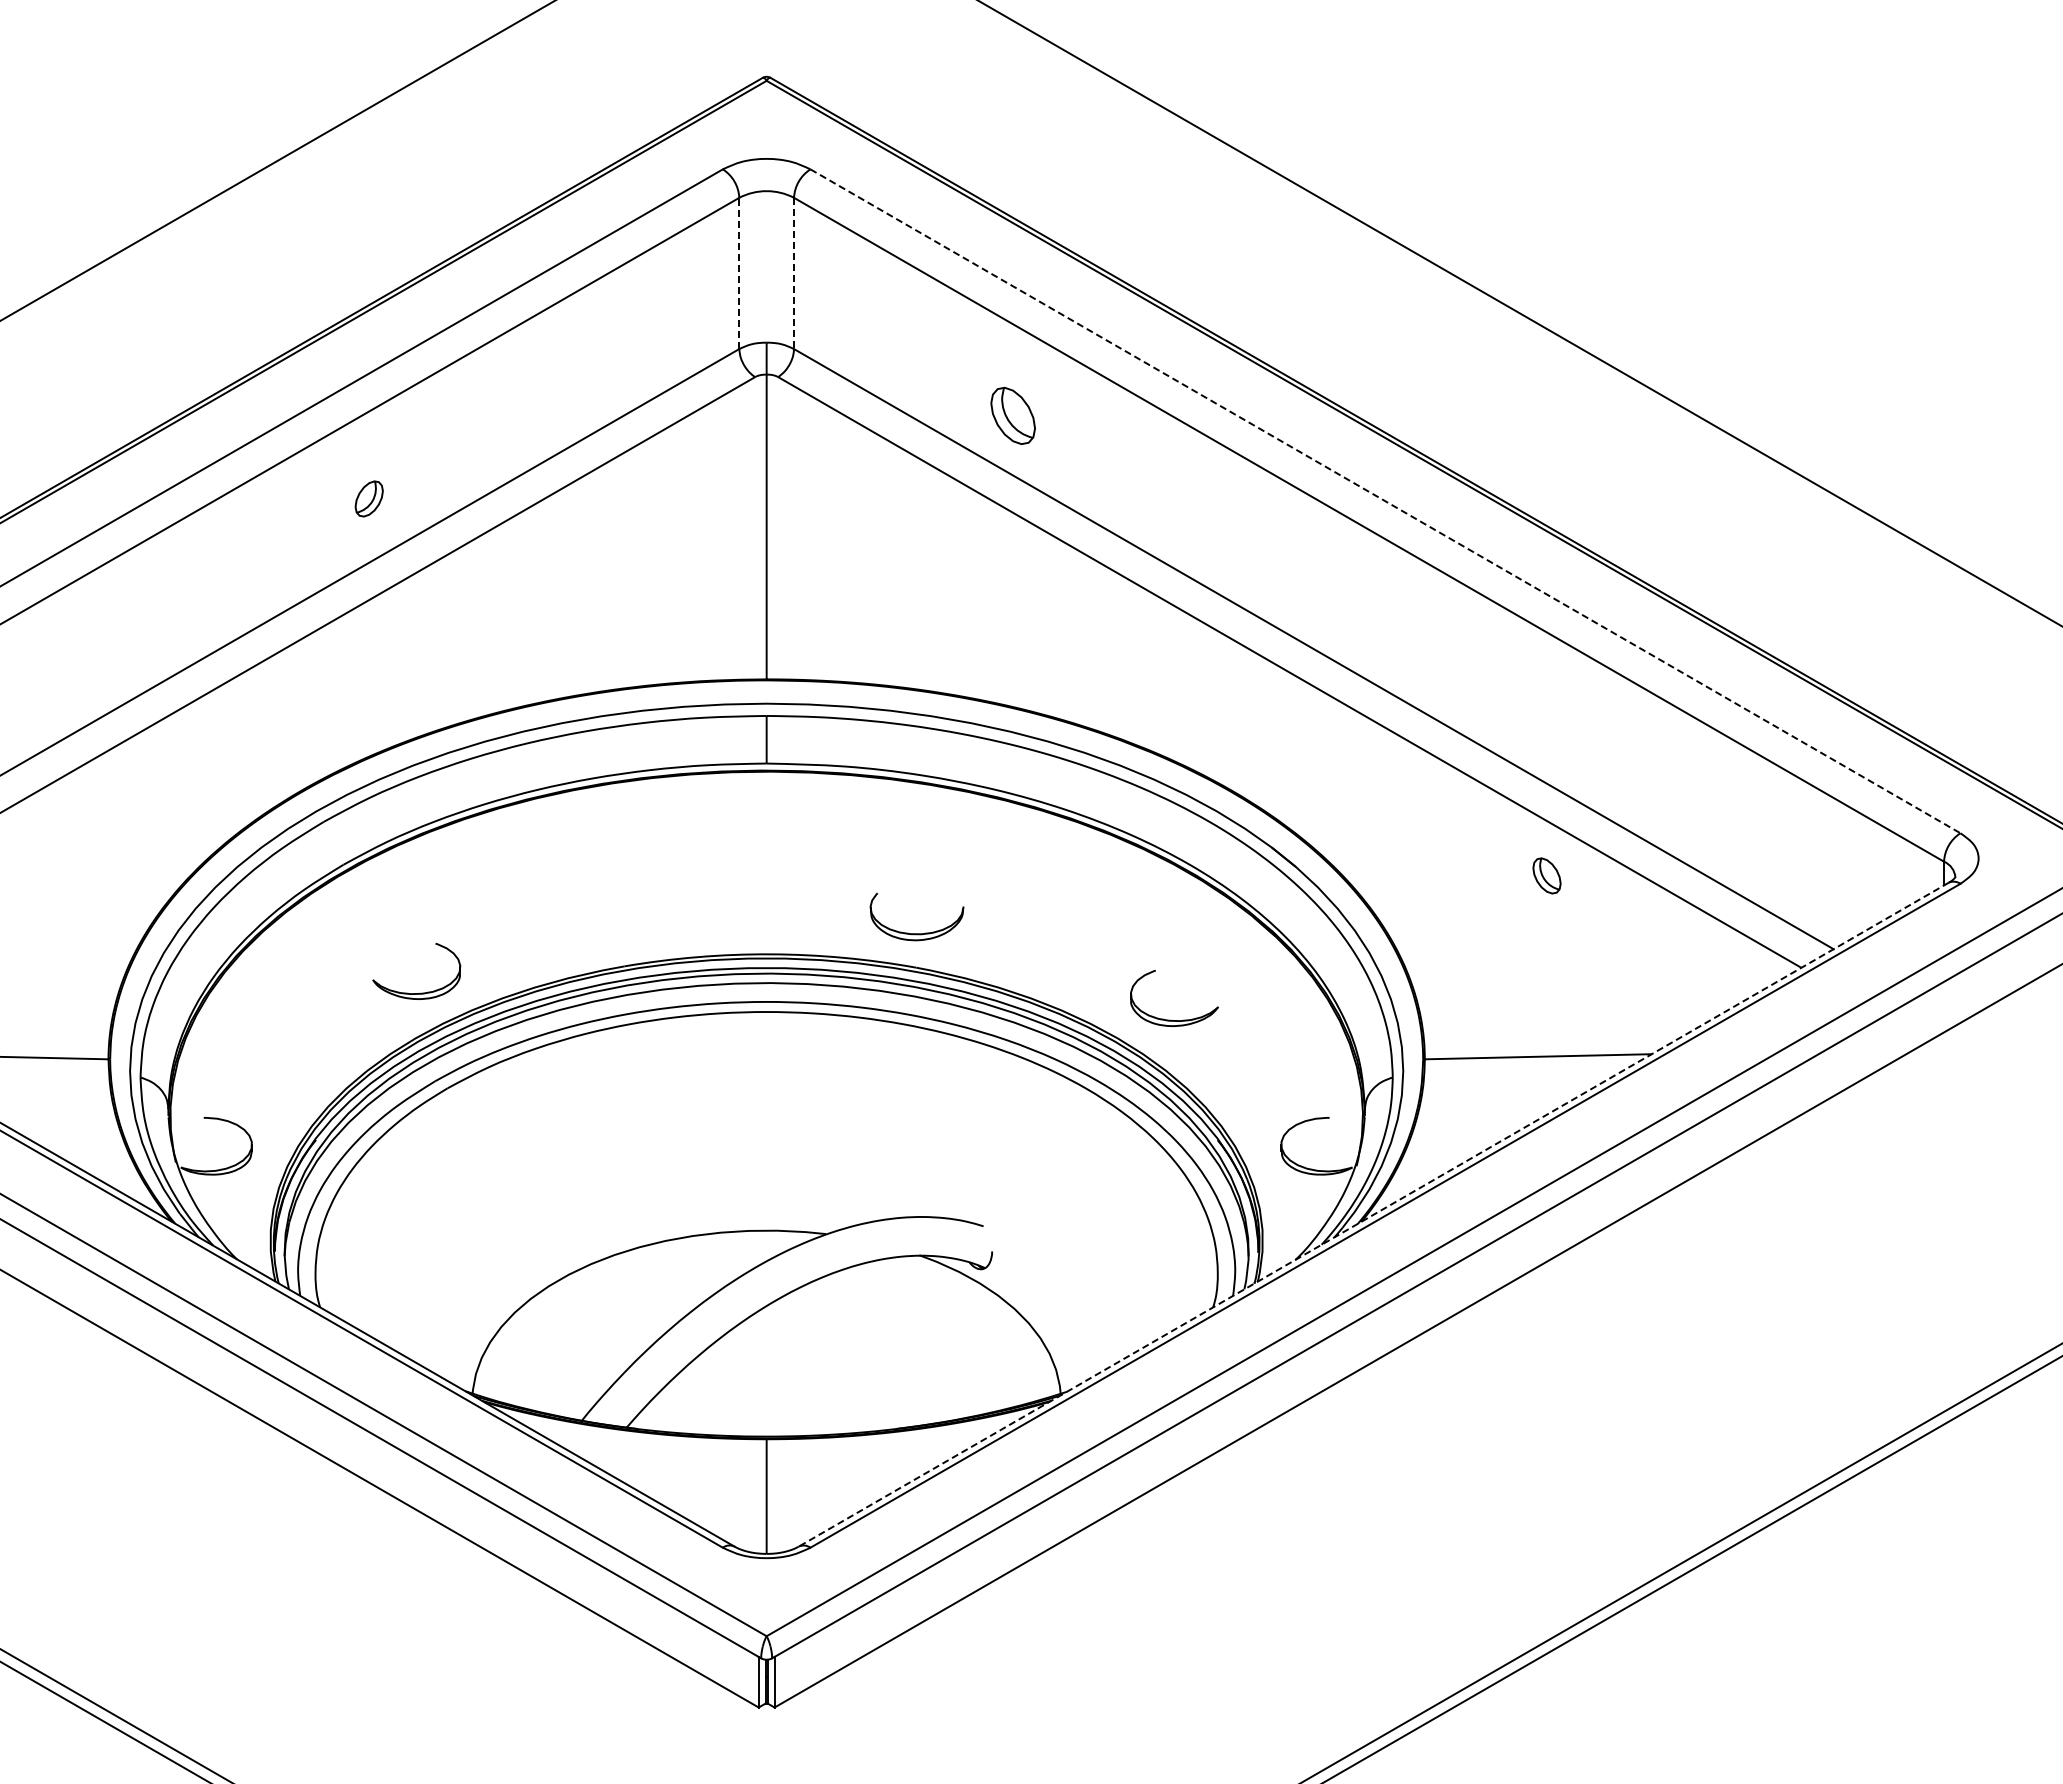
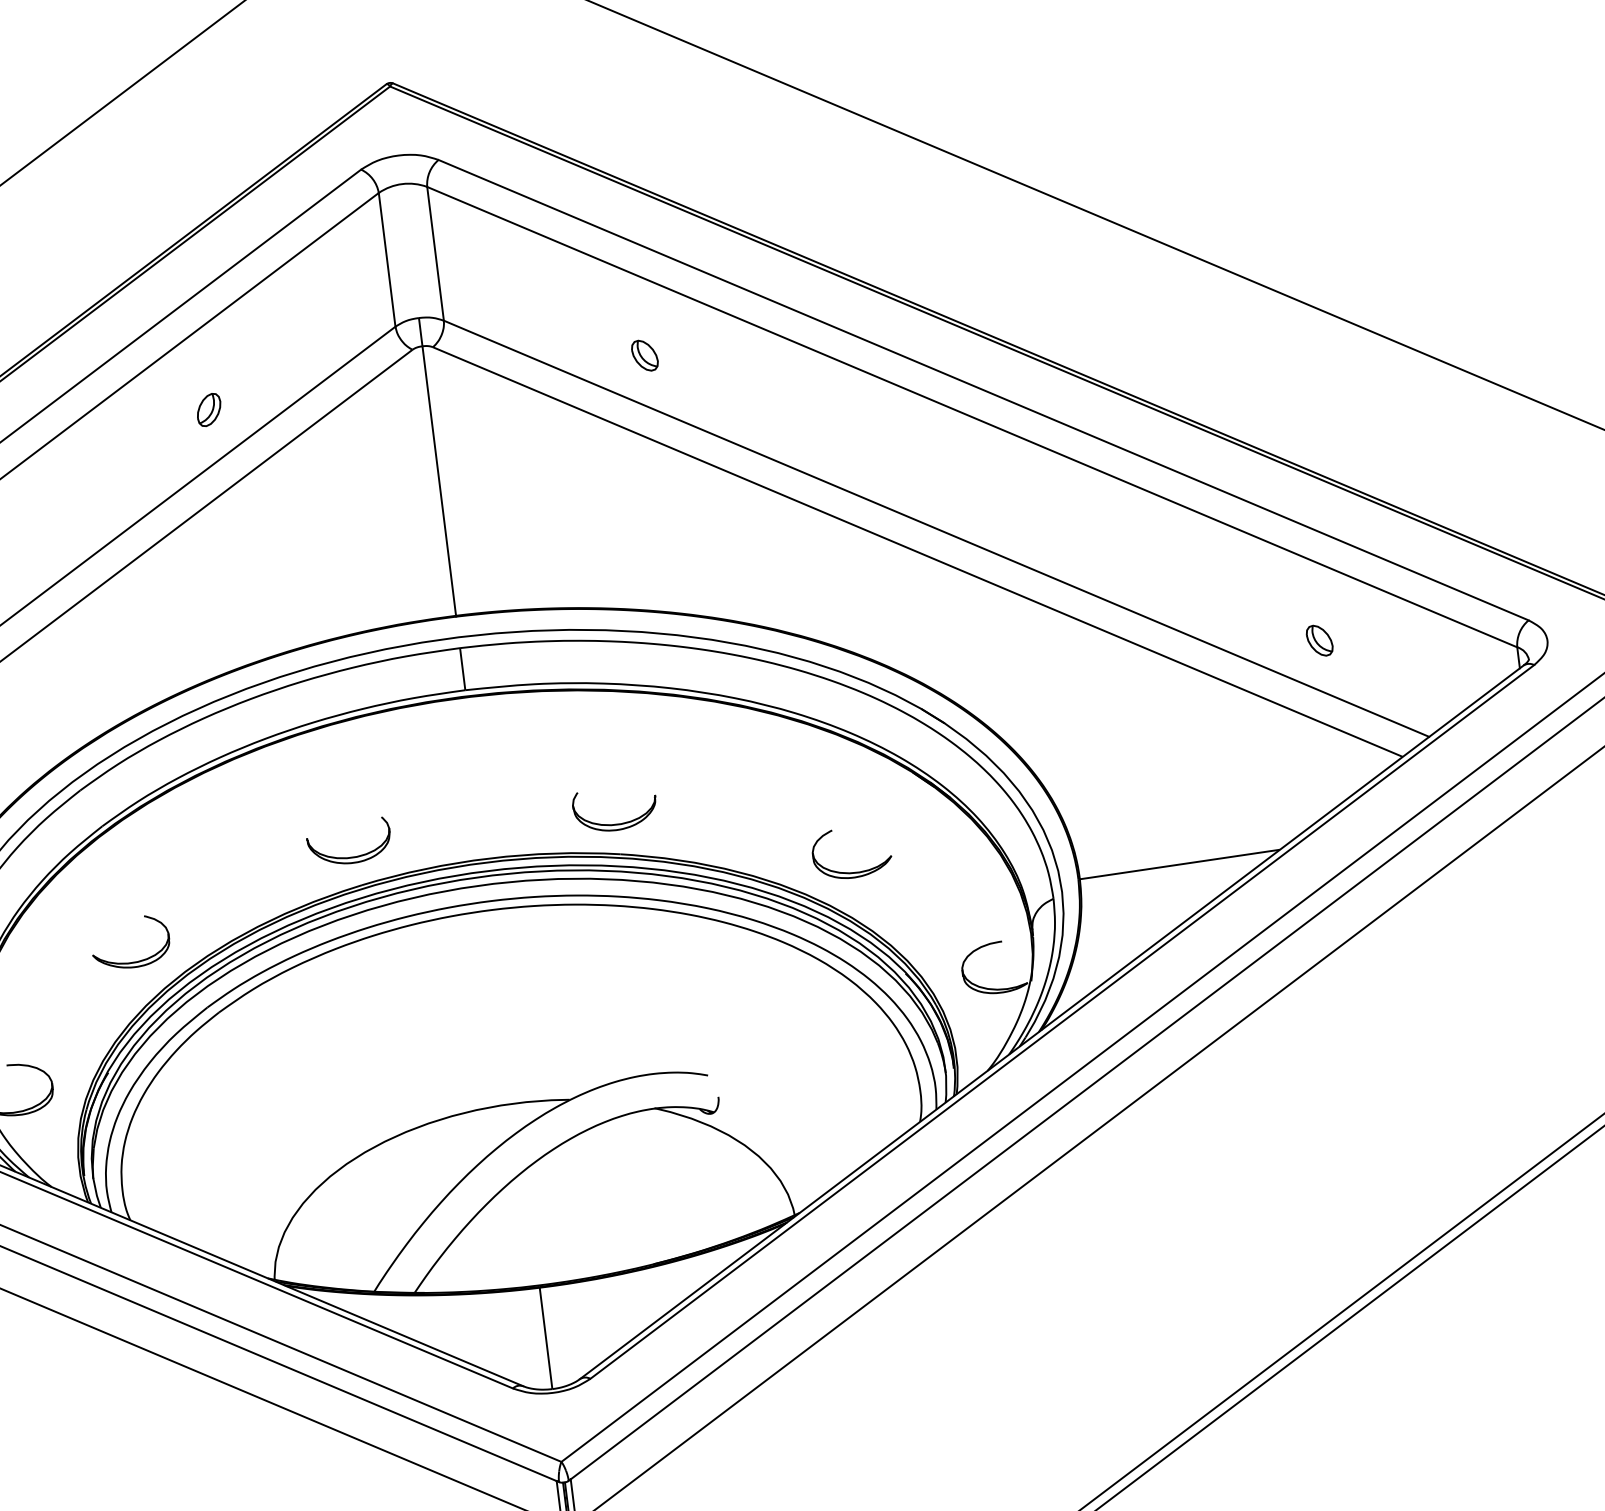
line: (739, 273) -> (387, 259), dashed -> solid
line: (794, 273) -> (435, 253), dashed -> solid
part: (1012, 415) -> (644, 355), size x0.62
part: (368, 498) -> (208, 409), moved
line: (1385, 501) -> (983, 390), dashed -> solid
part: (1546, 875) -> (1319, 640), moved
part: (616, 933) -> (351, 857), added
part: (420, 992) -> (136, 961), moved
line: (1373, 1214) -> (1051, 1022), dashed -> solid

